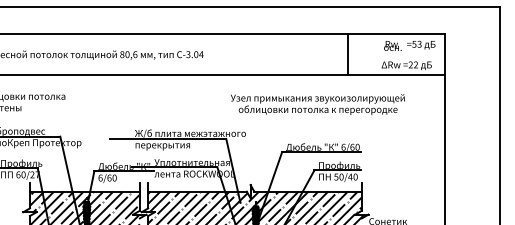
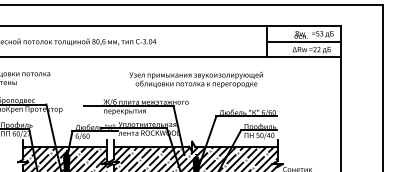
line: (396, 54) -> (304, 41), added
text: (317, 104) -> (195, 79), moved

